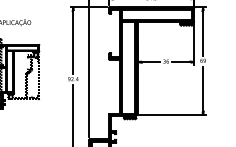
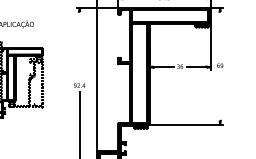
line: (203, 32) -> (220, 35), removed
line: (73, 42) -> (79, 45), removed
line: (203, 88) -> (220, 95), removed

